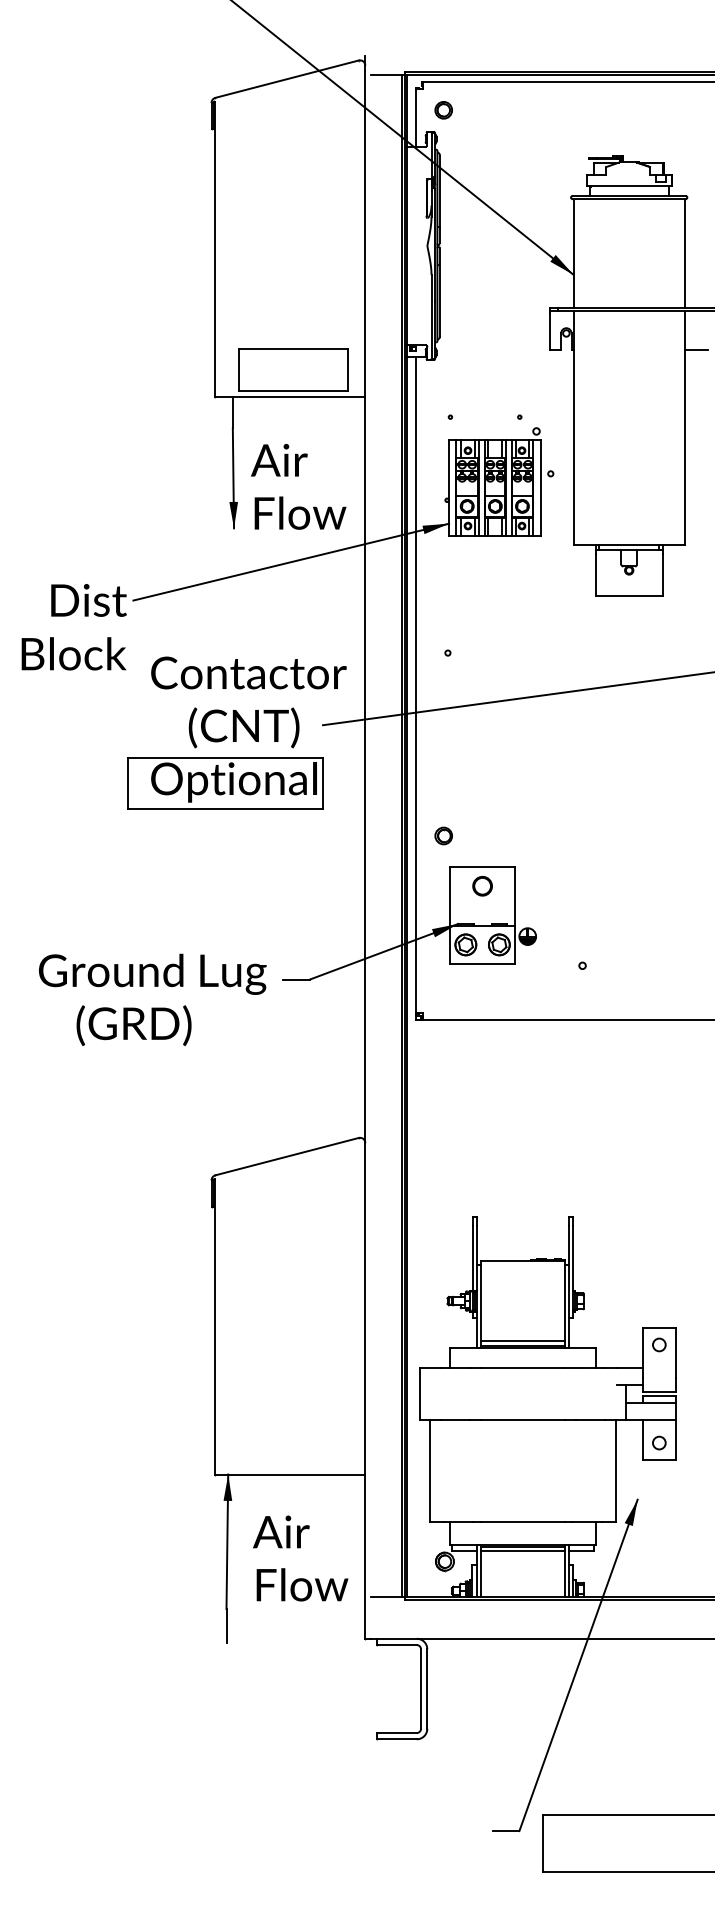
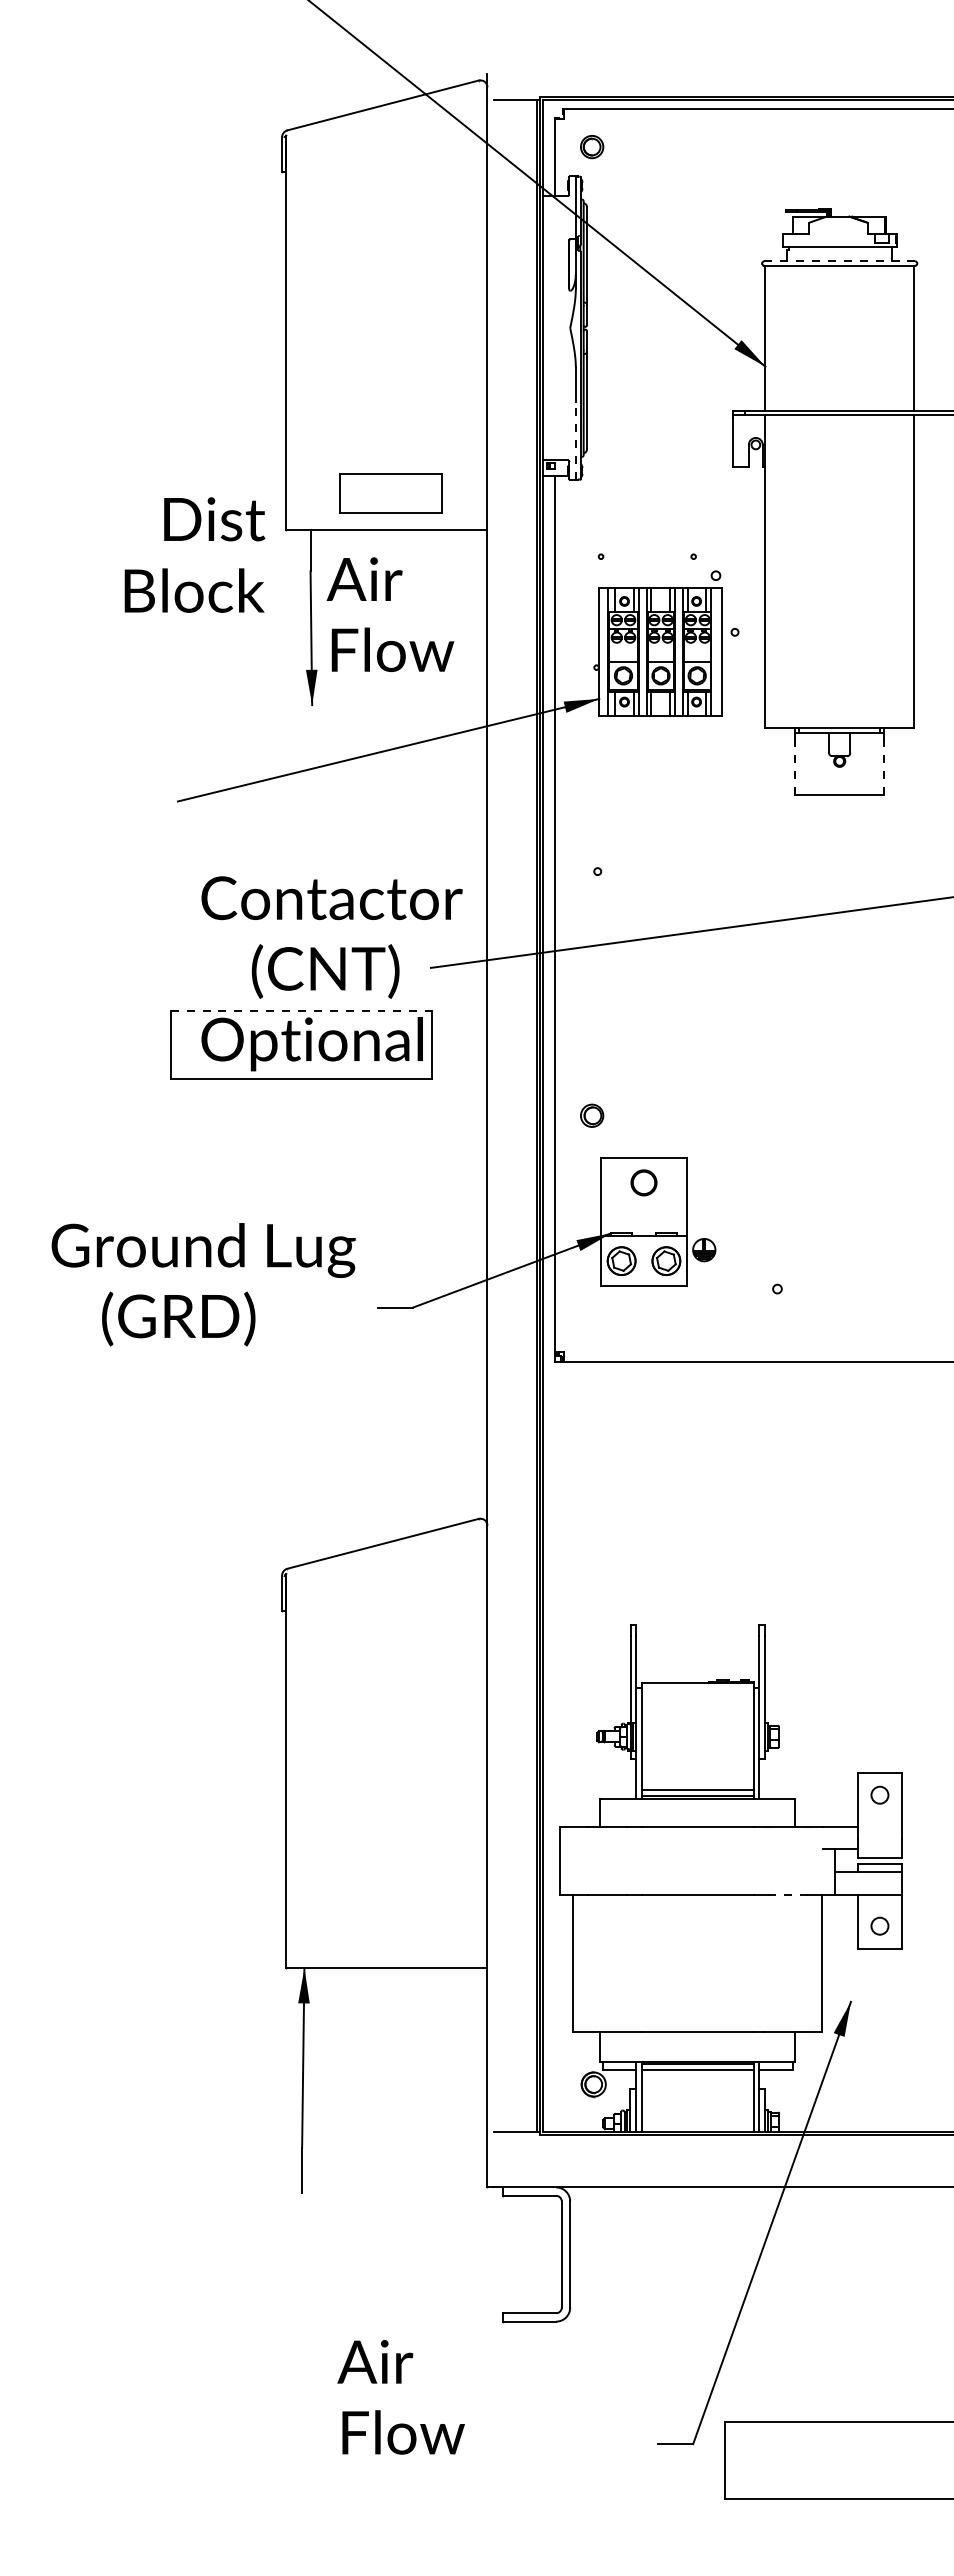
line: (629, 196) -> (840, 261), solid -> dashed
line: (431, 330) -> (575, 441), solid -> dashed
line: (695, 350) -> (928, 467), removed
part: (292, 369) -> (390, 492), size x0.7
text: (298, 486) -> (390, 614), moved
line: (595, 574) -> (794, 766), solid -> dashed
line: (662, 574) -> (884, 766), solid -> dashed
text: (73, 626) -> (194, 554), moved
line: (226, 757) -> (301, 1011), solid -> dashed
text: (152, 999) -> (203, 1284), moved
line: (590, 1420) -> (787, 1895), solid -> dashed
text: (300, 1558) -> (400, 2397), moved

